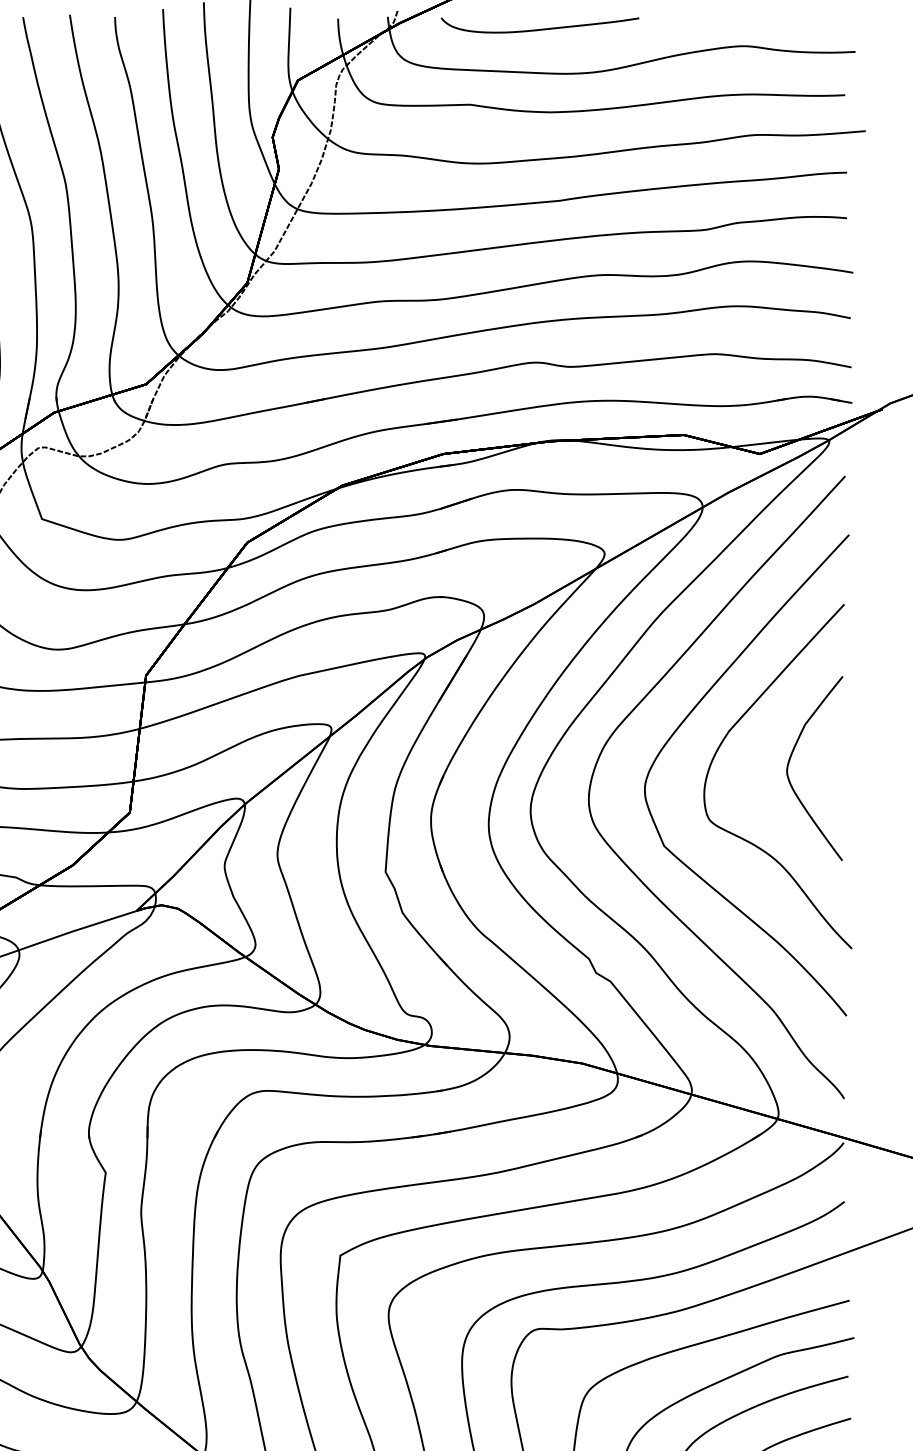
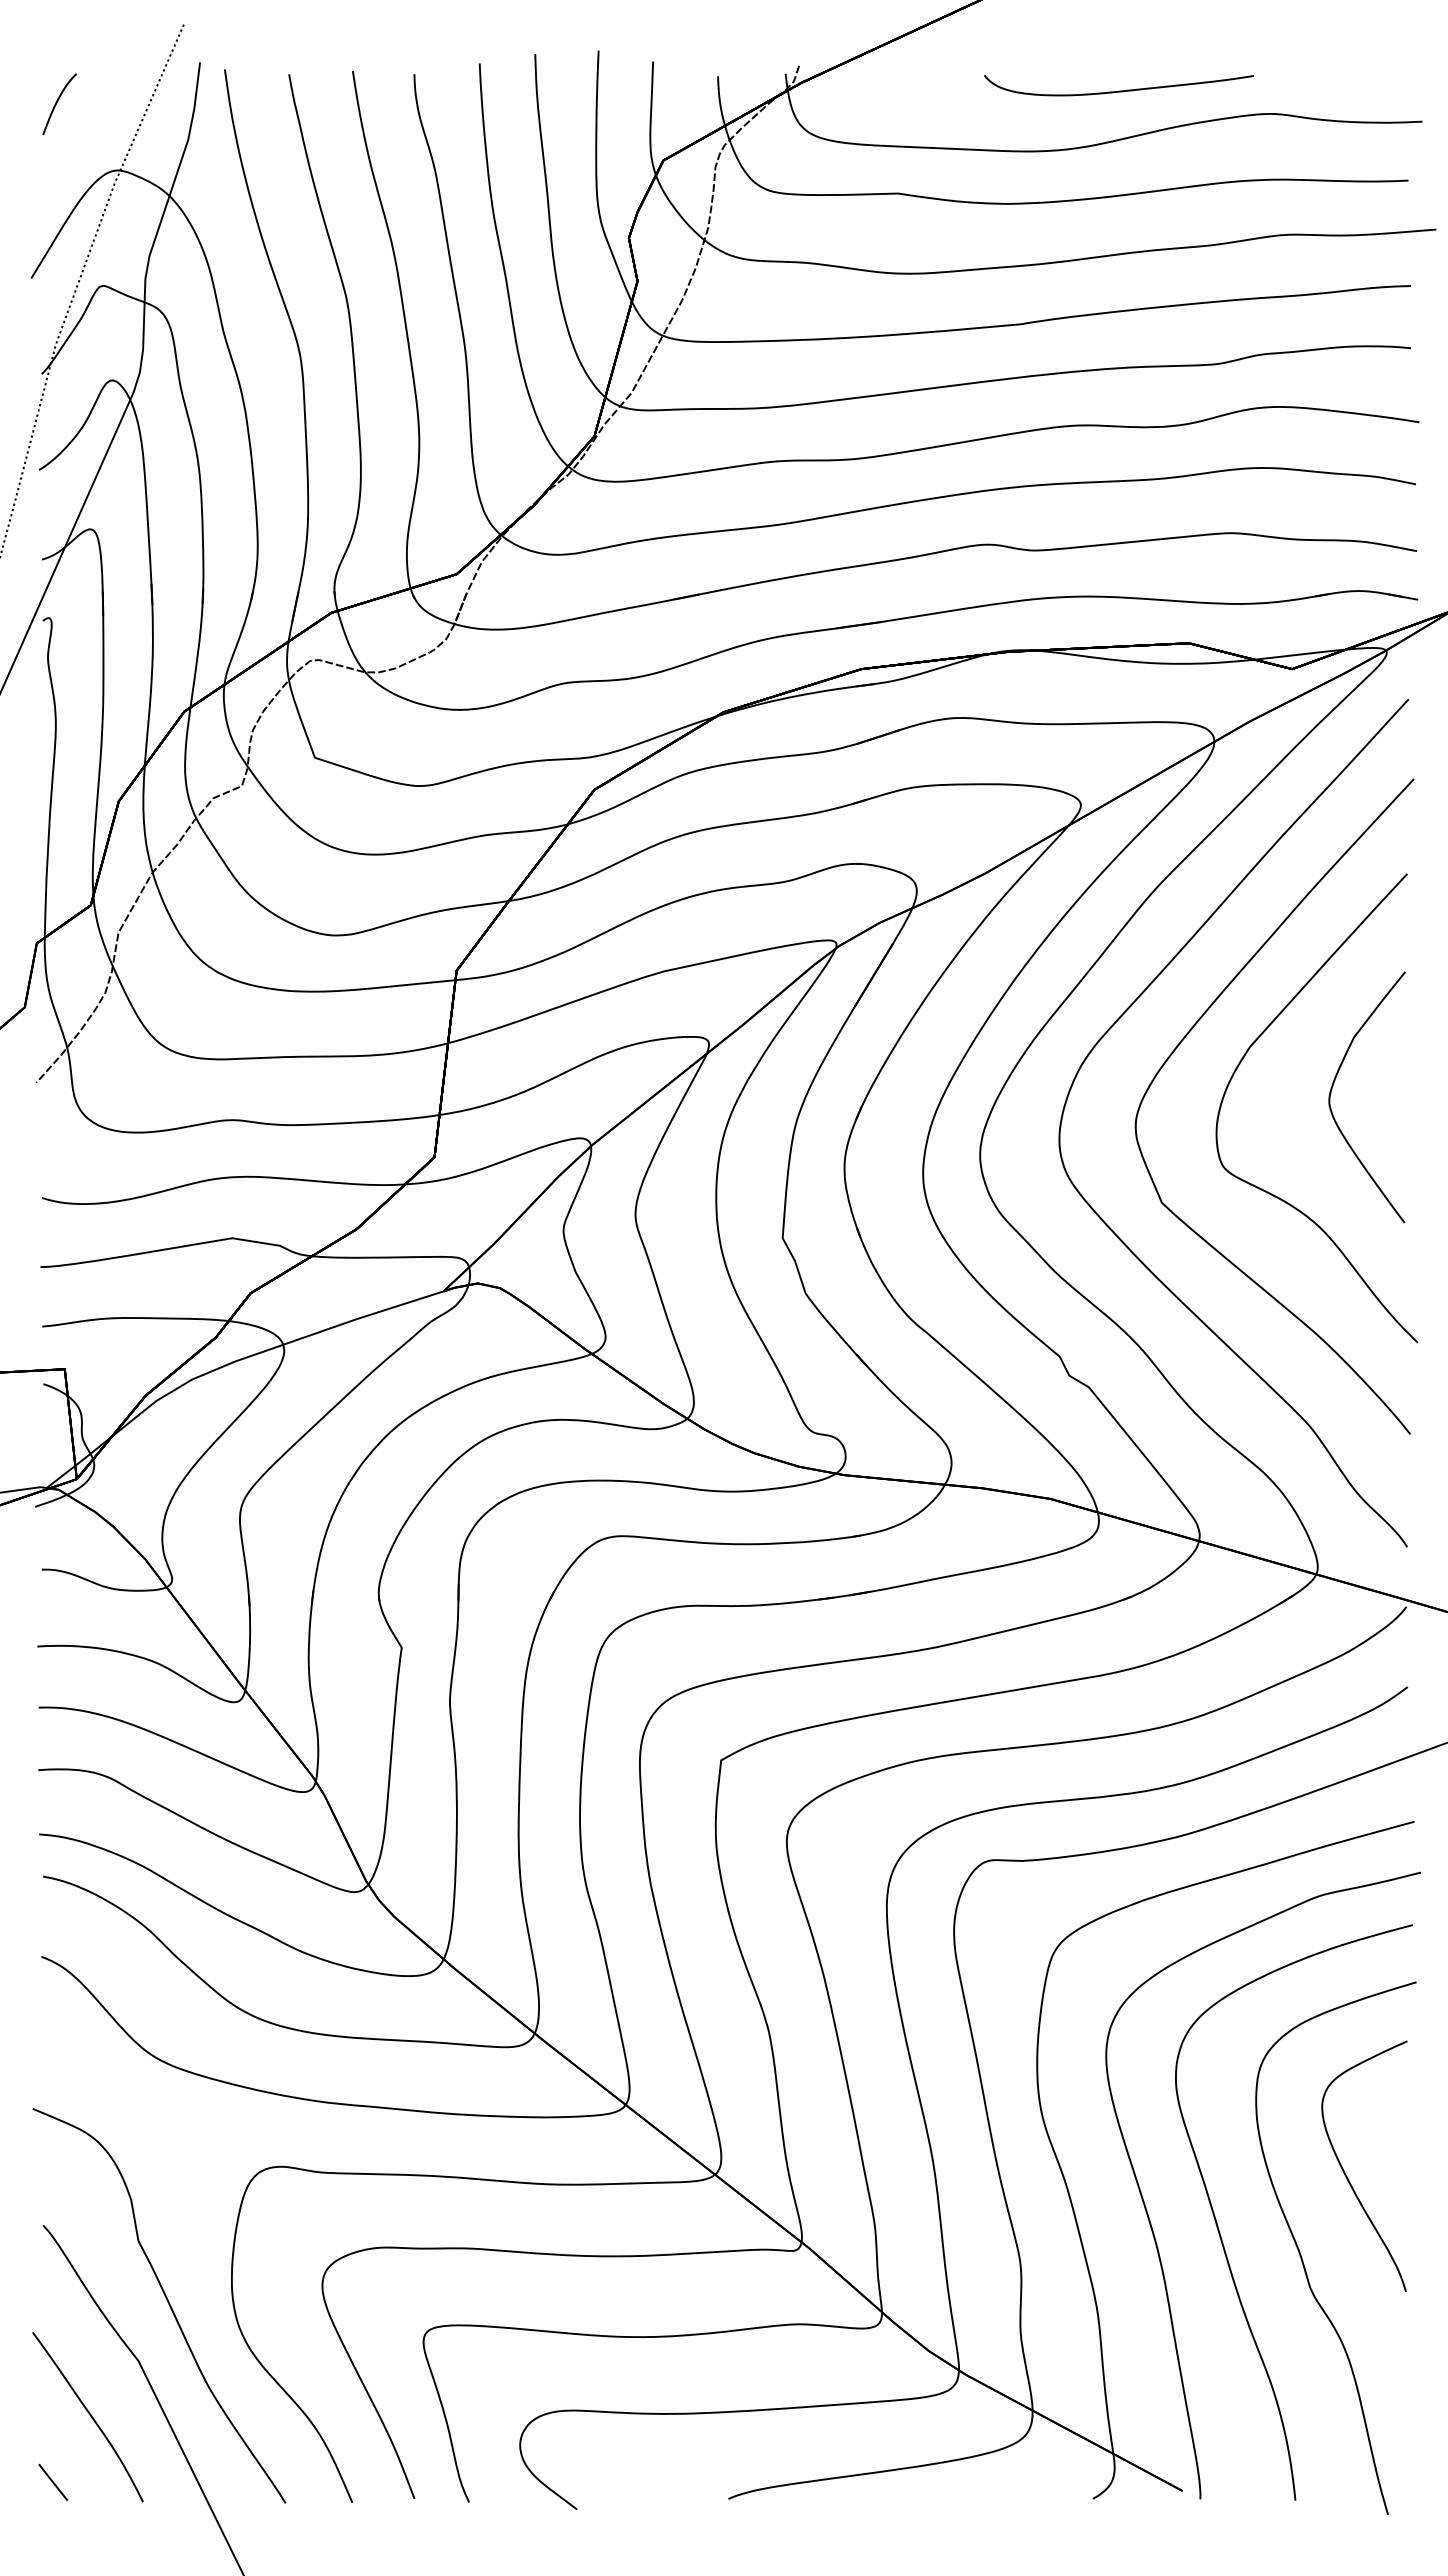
curve: (540, 29) -> (1119, 90), moved

